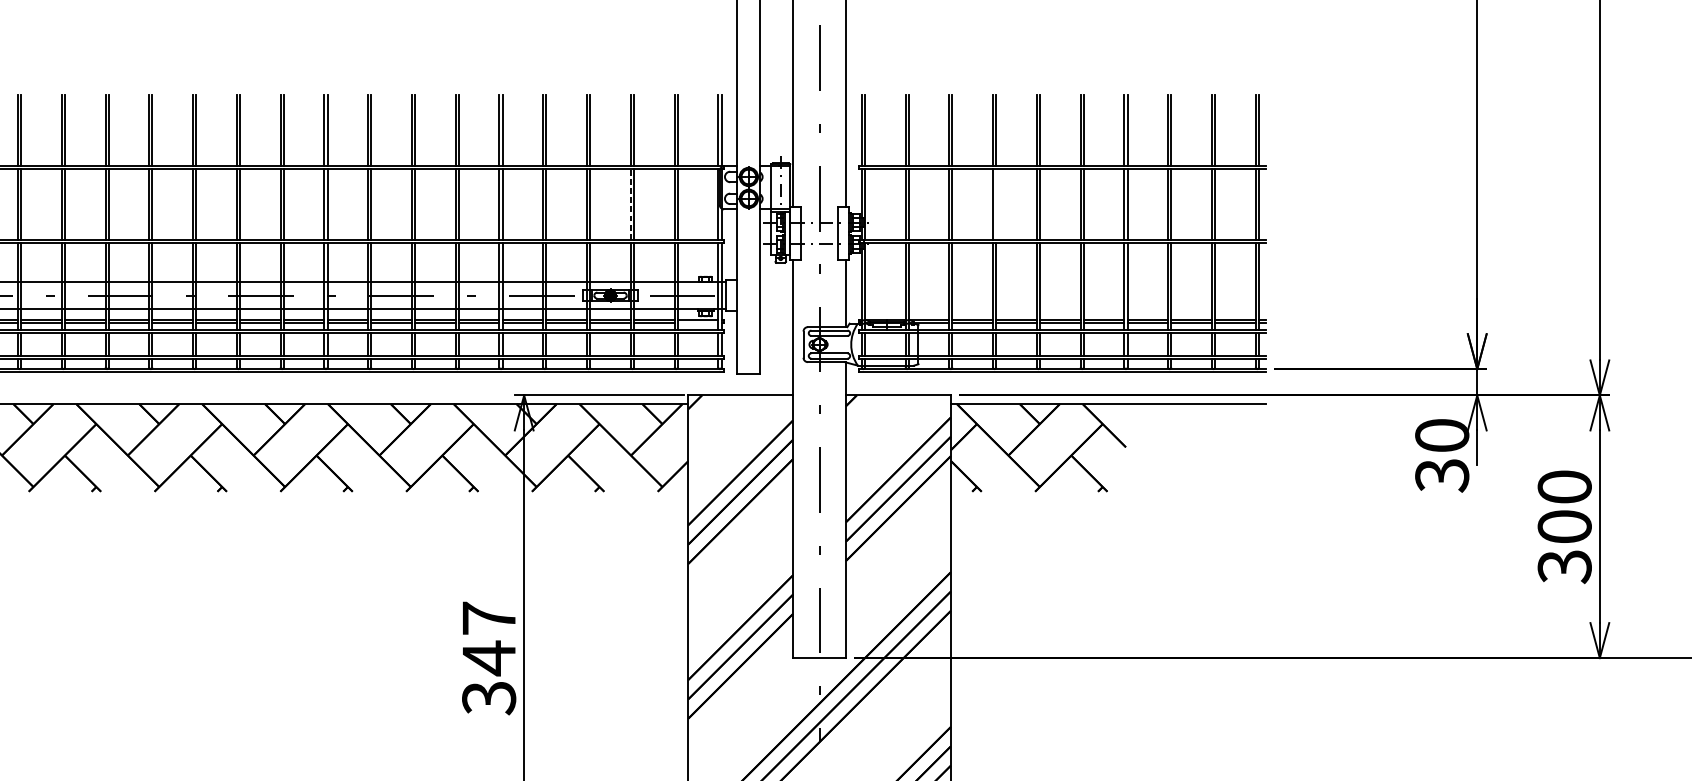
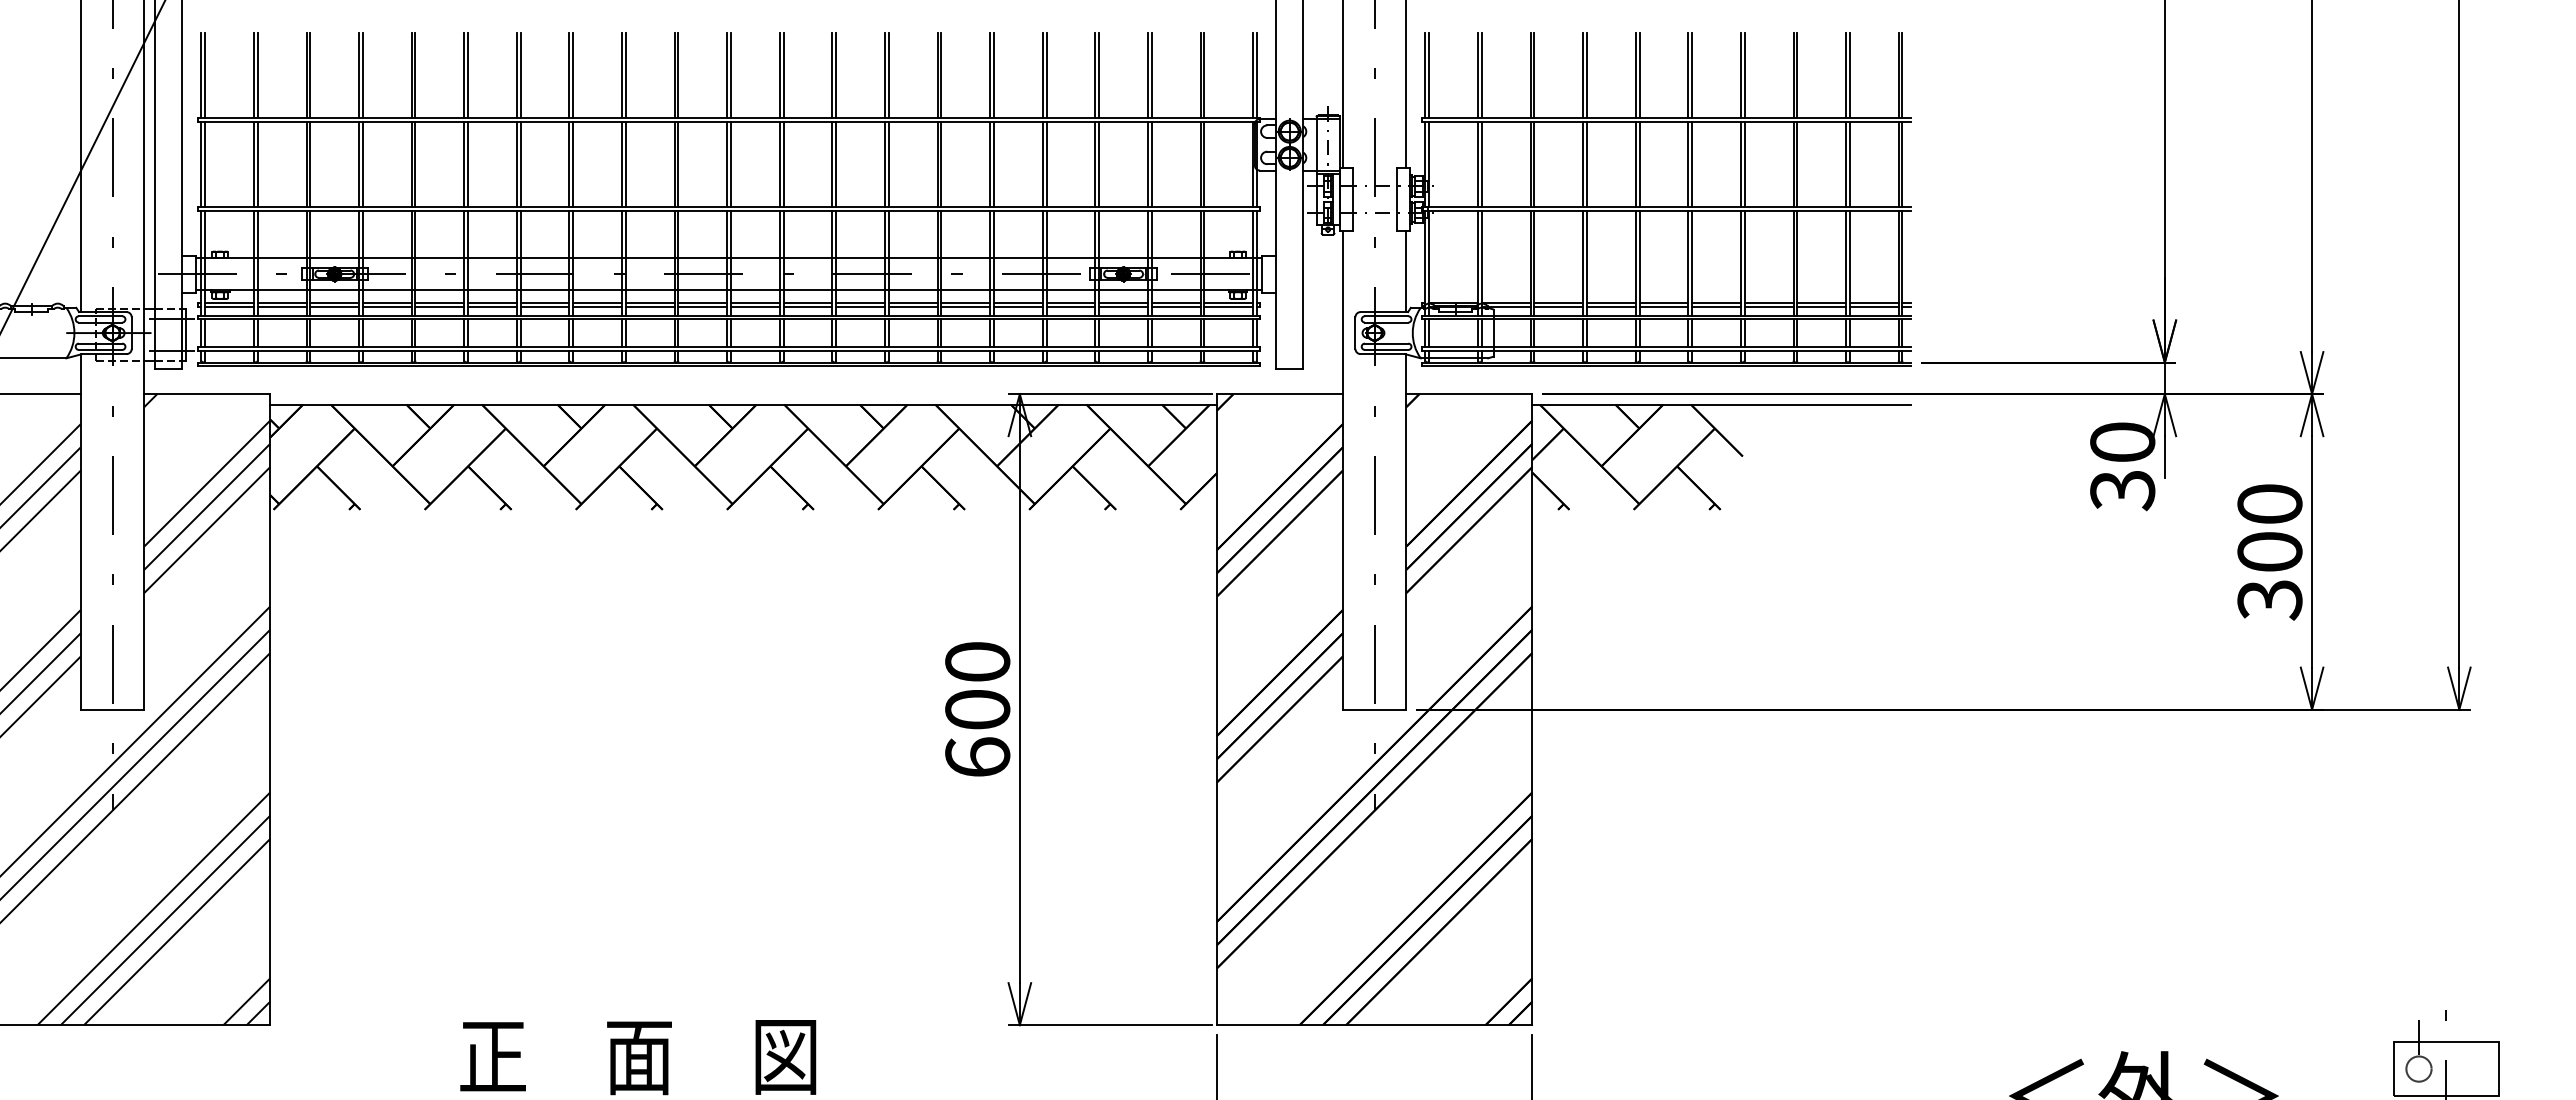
line: (630, 204) -> (1147, 164), dashed -> solid
line: (995, 204) -> (1586, 164), added
line: (697, 322) -> (1228, 306), added
text: (488, 658) -> (977, 710), 347 -> 600

